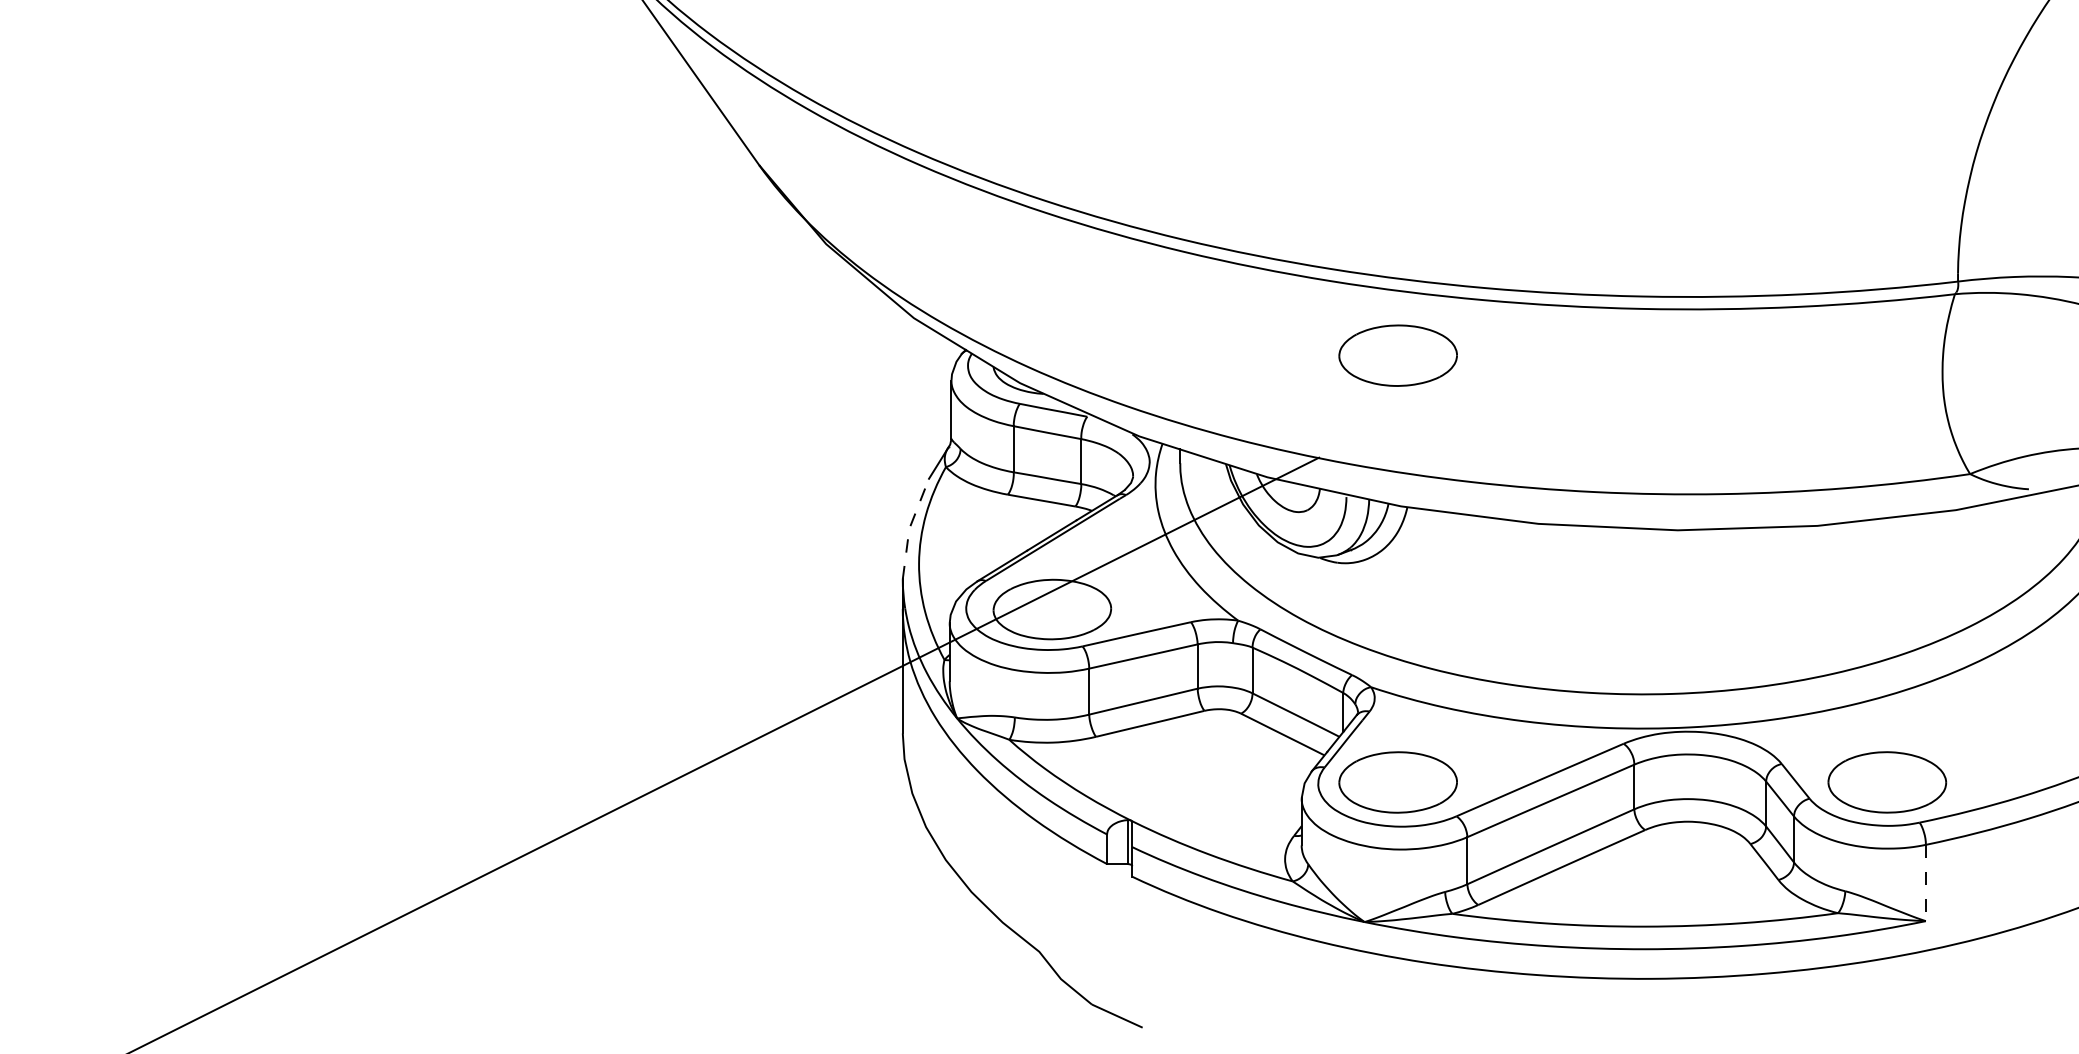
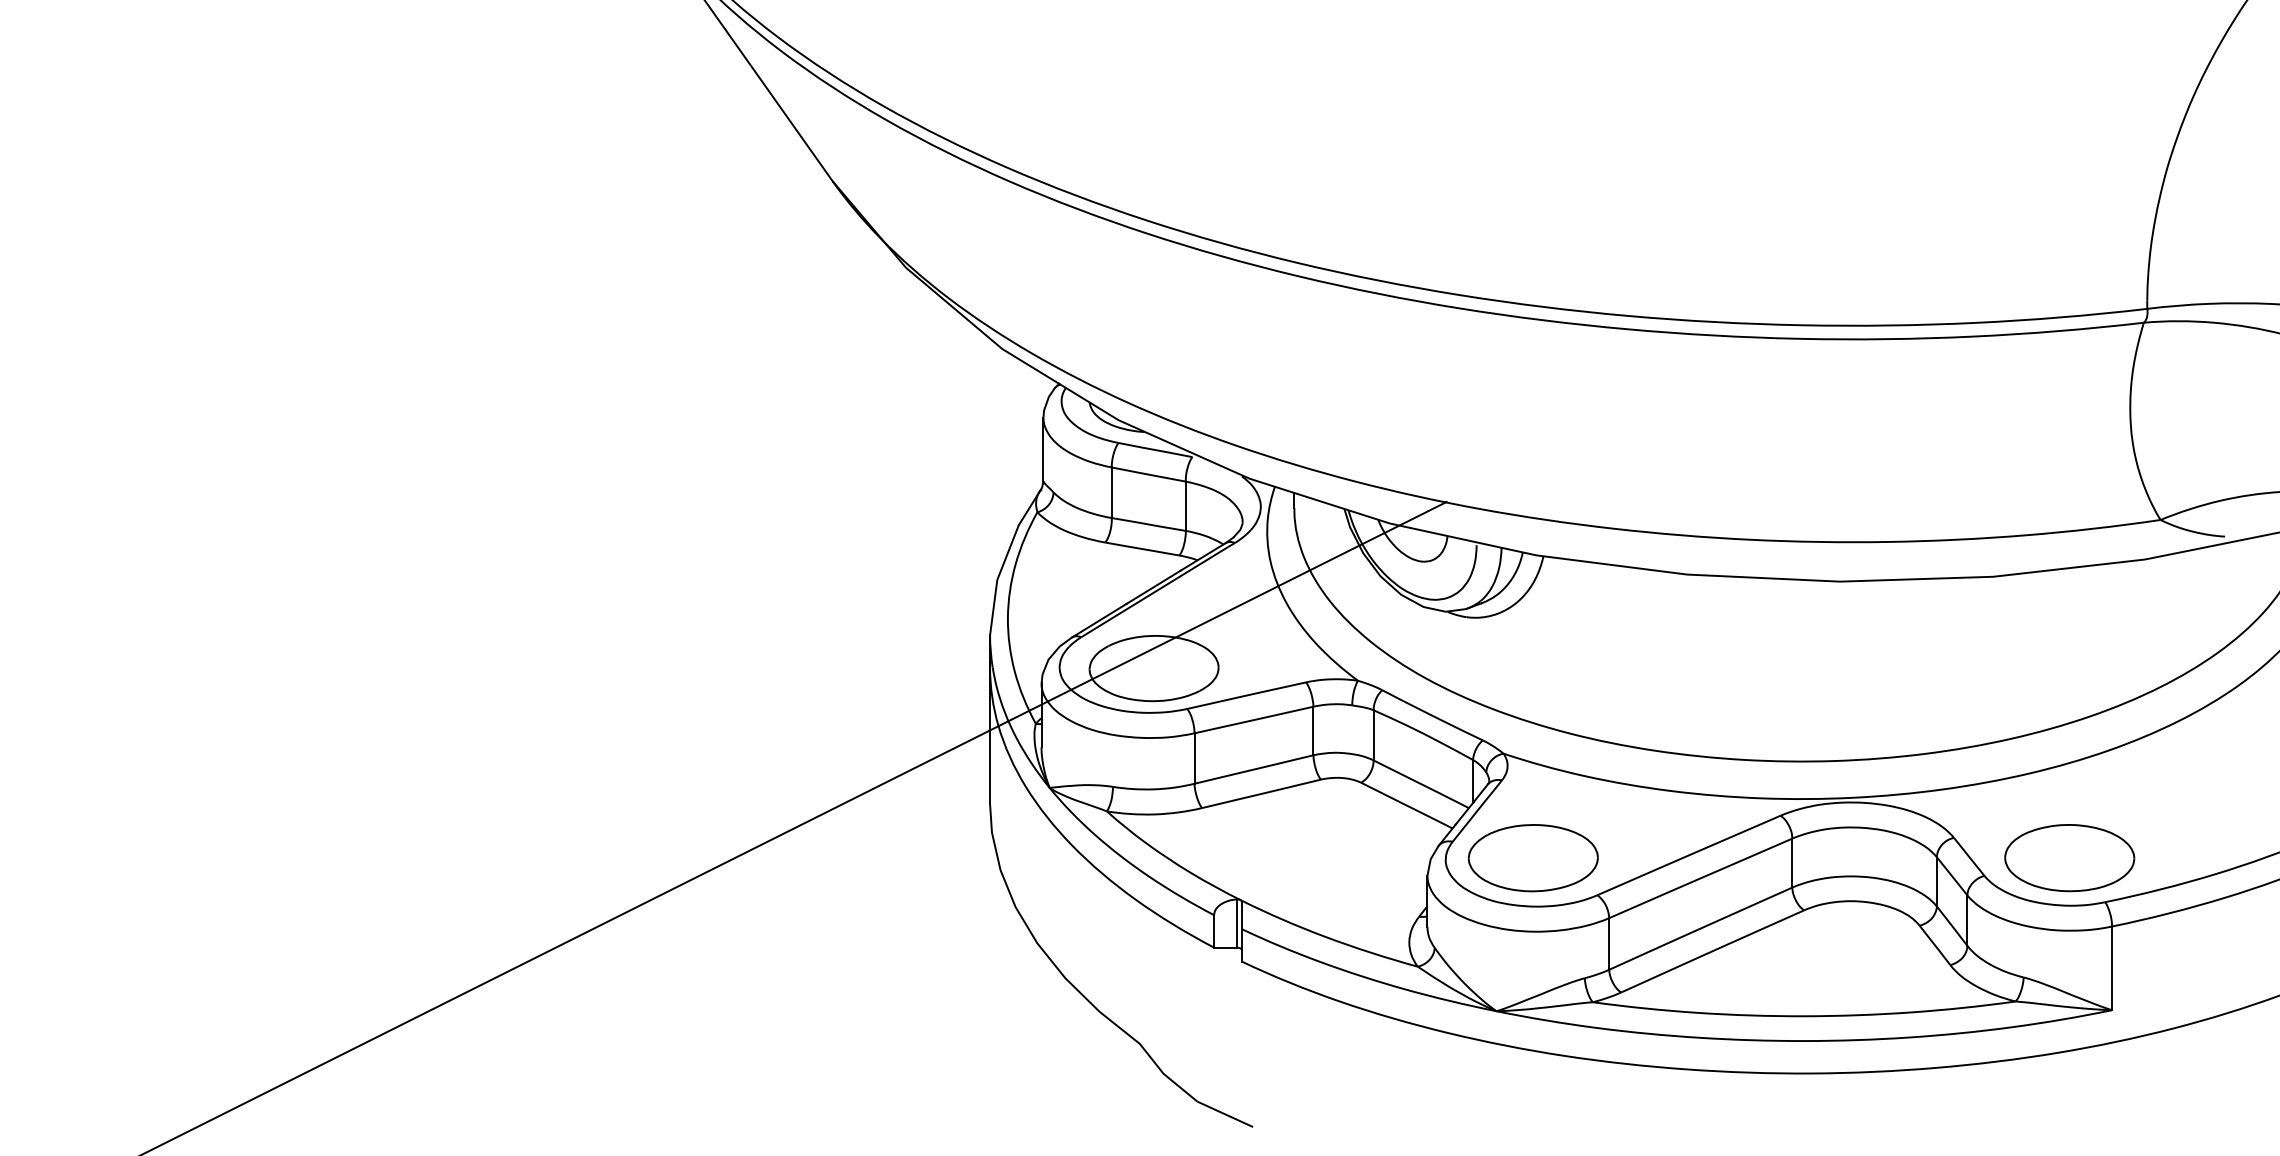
part: (1397, 356) -> (1532, 390), removed
line: (909, 528) -> (997, 579), dashed -> solid
line: (1926, 883) -> (2112, 968), dashed -> solid

